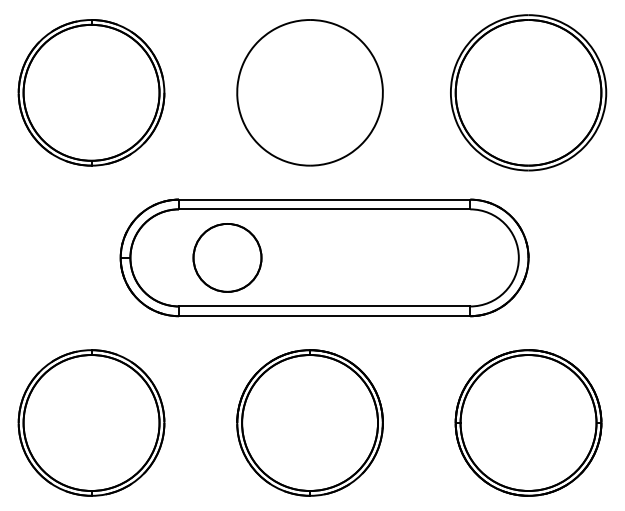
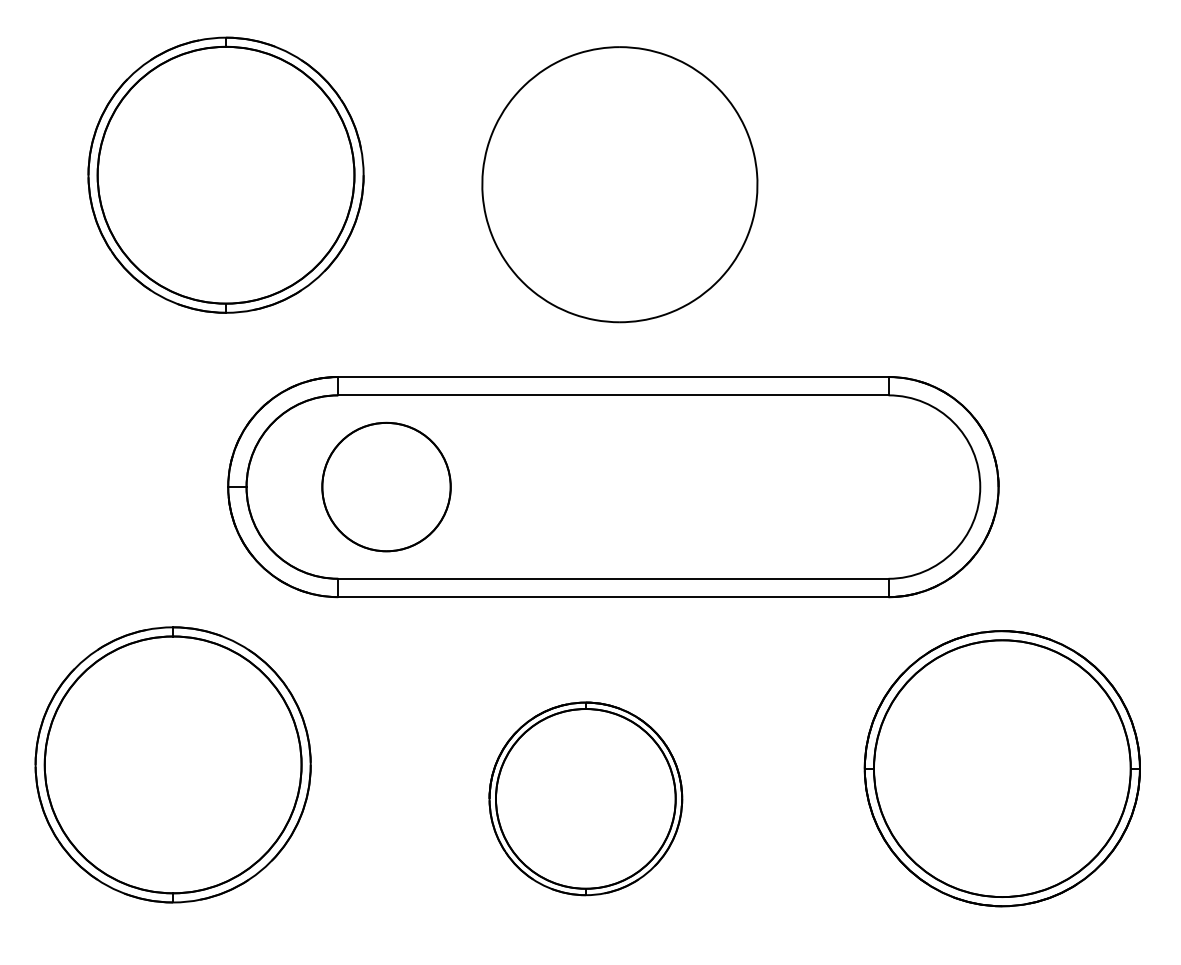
part: (91, 92) -> (225, 174), moved
part: (309, 92) -> (618, 184), moved
part: (528, 92) -> (998, 174), removed
part: (227, 257) -> (386, 486), moved
part: (91, 422) -> (173, 763), moved
part: (309, 422) -> (584, 797), size x0.7
part: (528, 422) -> (1002, 767), moved

